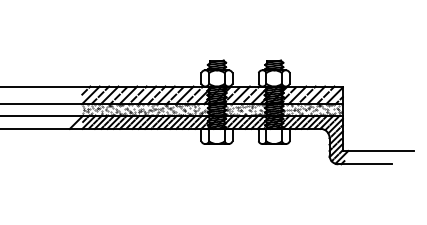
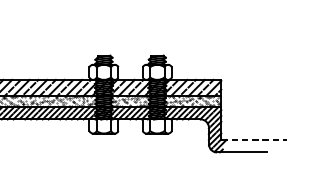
line: (378, 151) -> (254, 140), solid -> dashed

